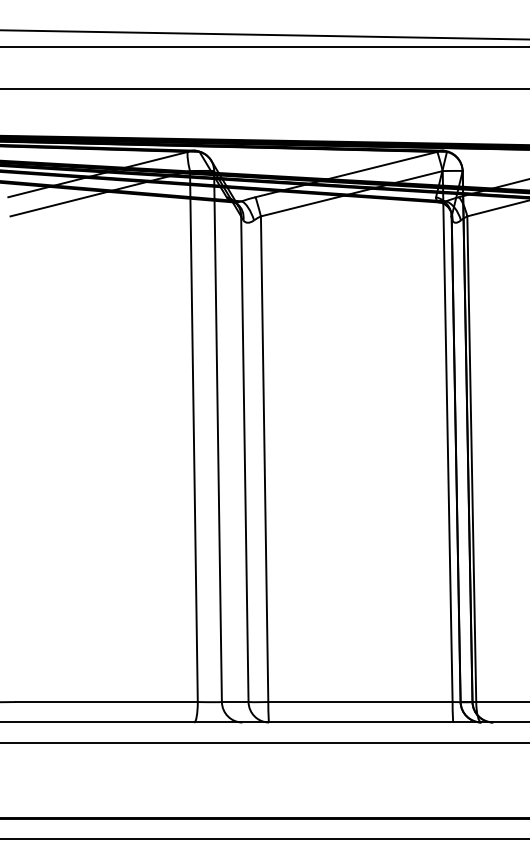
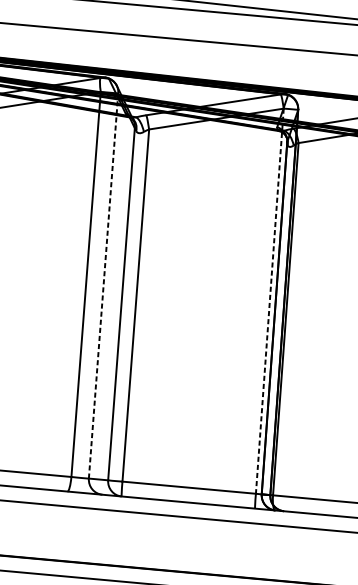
line: (218, 436) -> (103, 286), solid -> dashed
line: (447, 436) -> (269, 301), solid -> dashed

